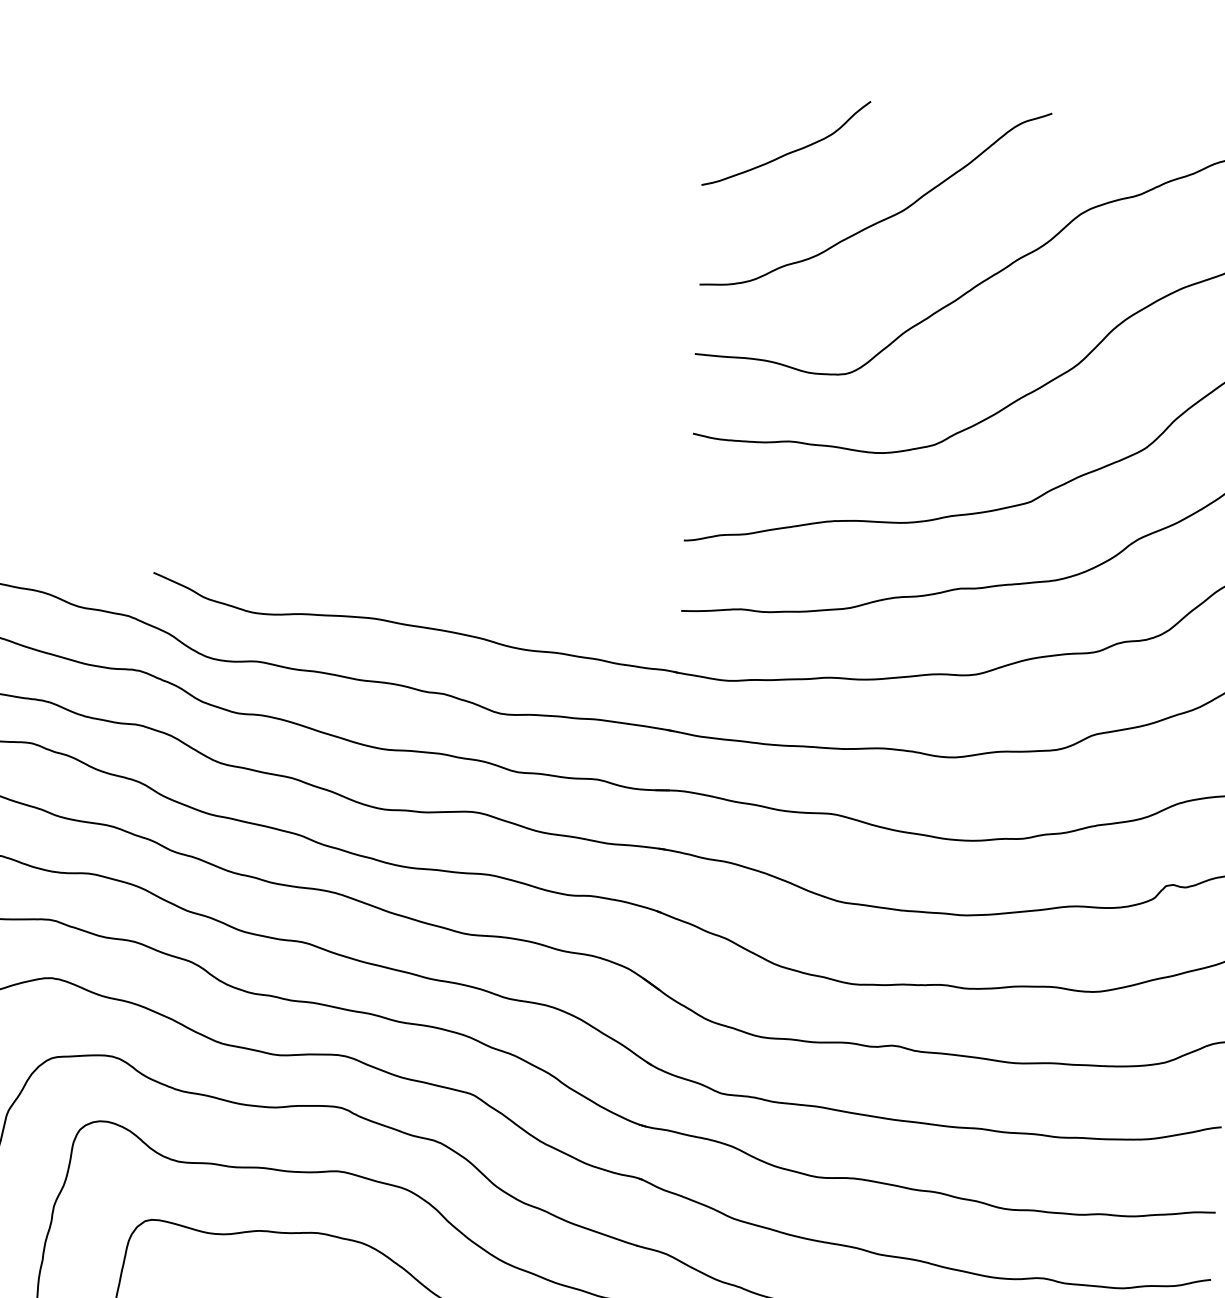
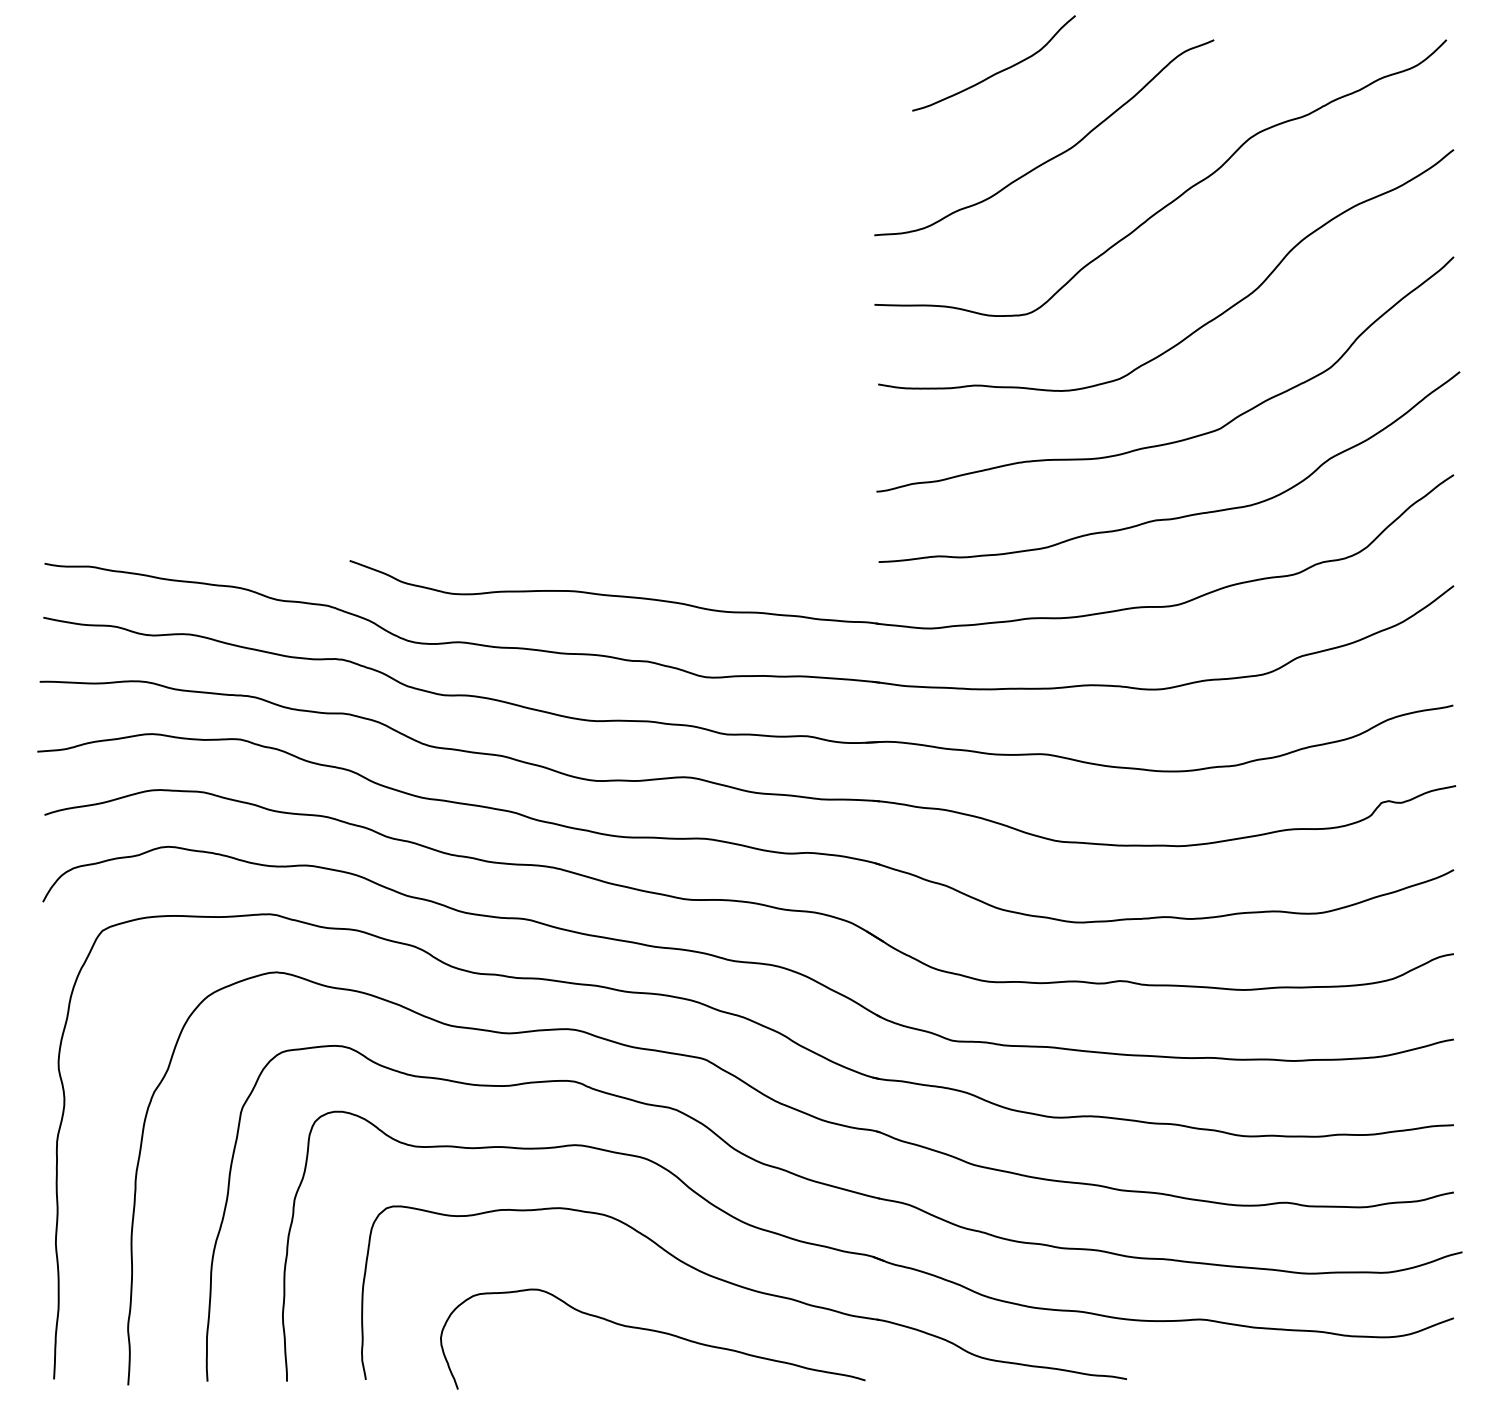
curve: (790, 151) -> (998, 71), moved

